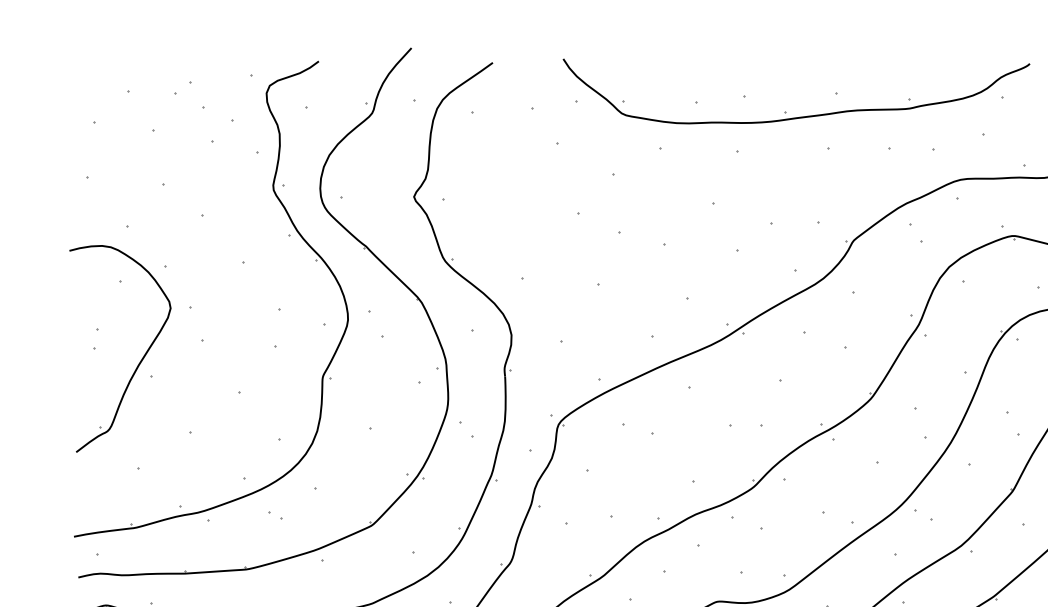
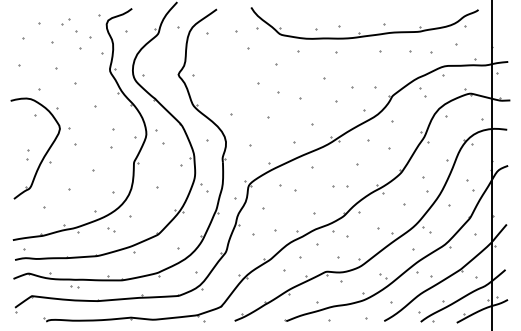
part: (95, 338) -> (27, 154), moved

